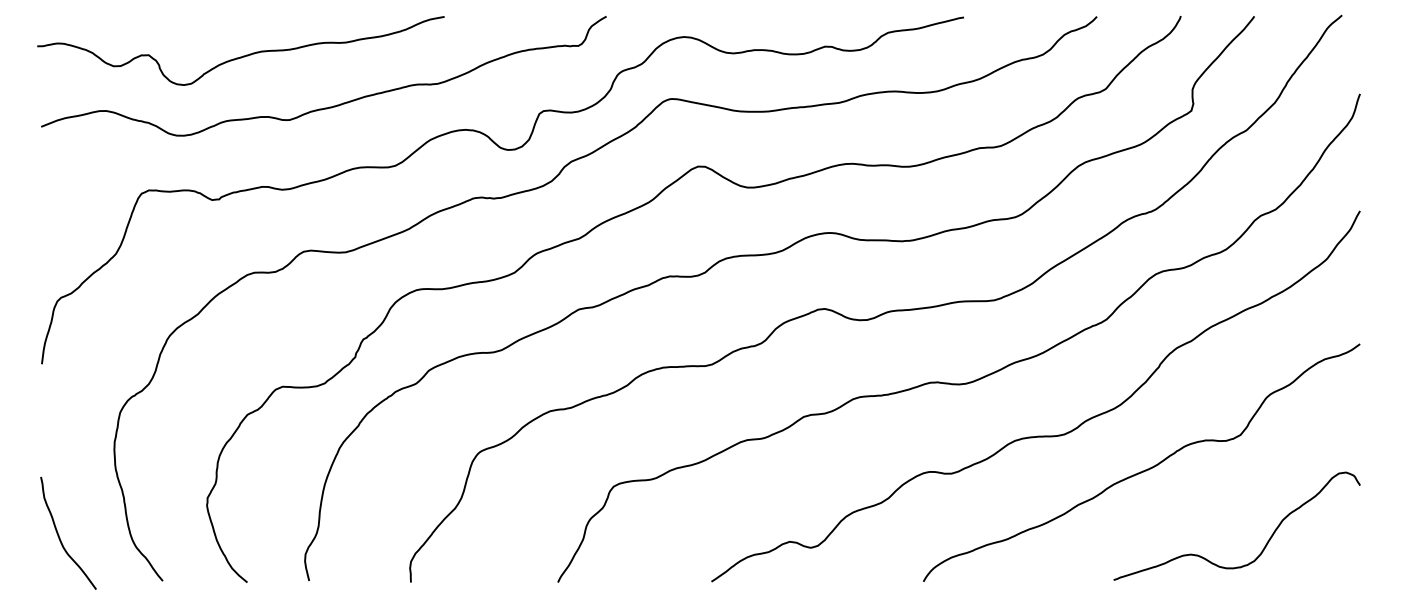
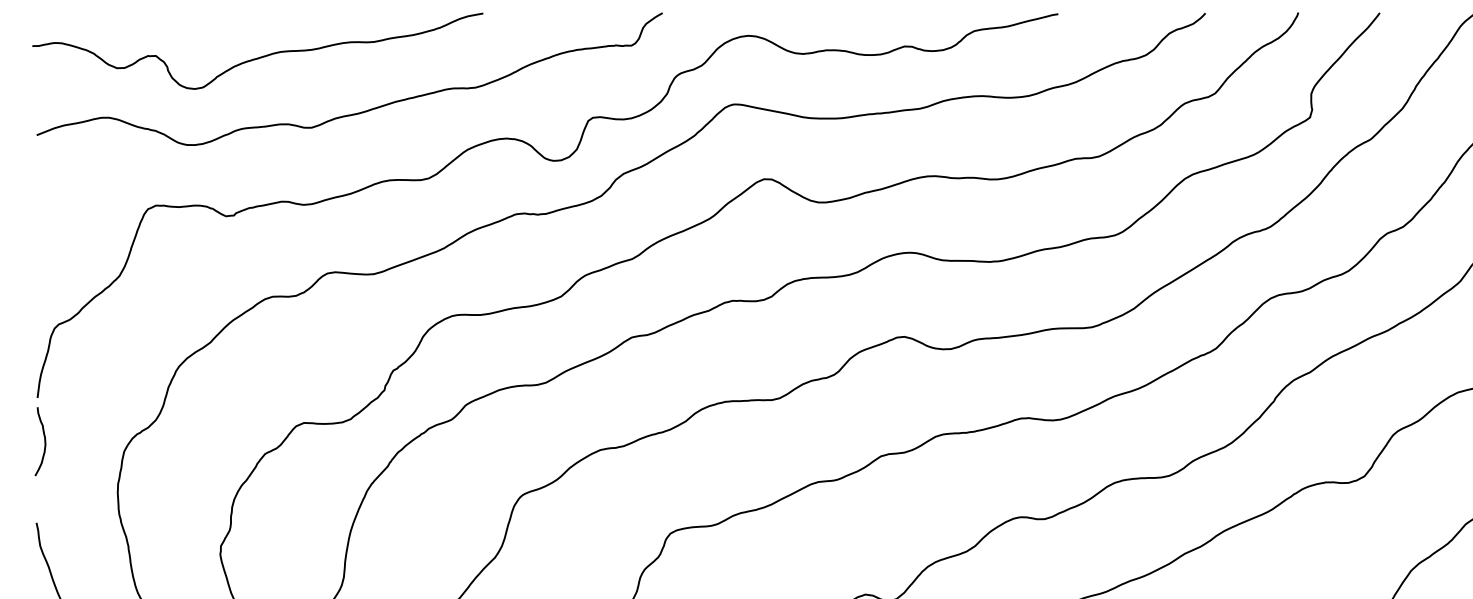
curve: (47, 401) -> (43, 439), added

